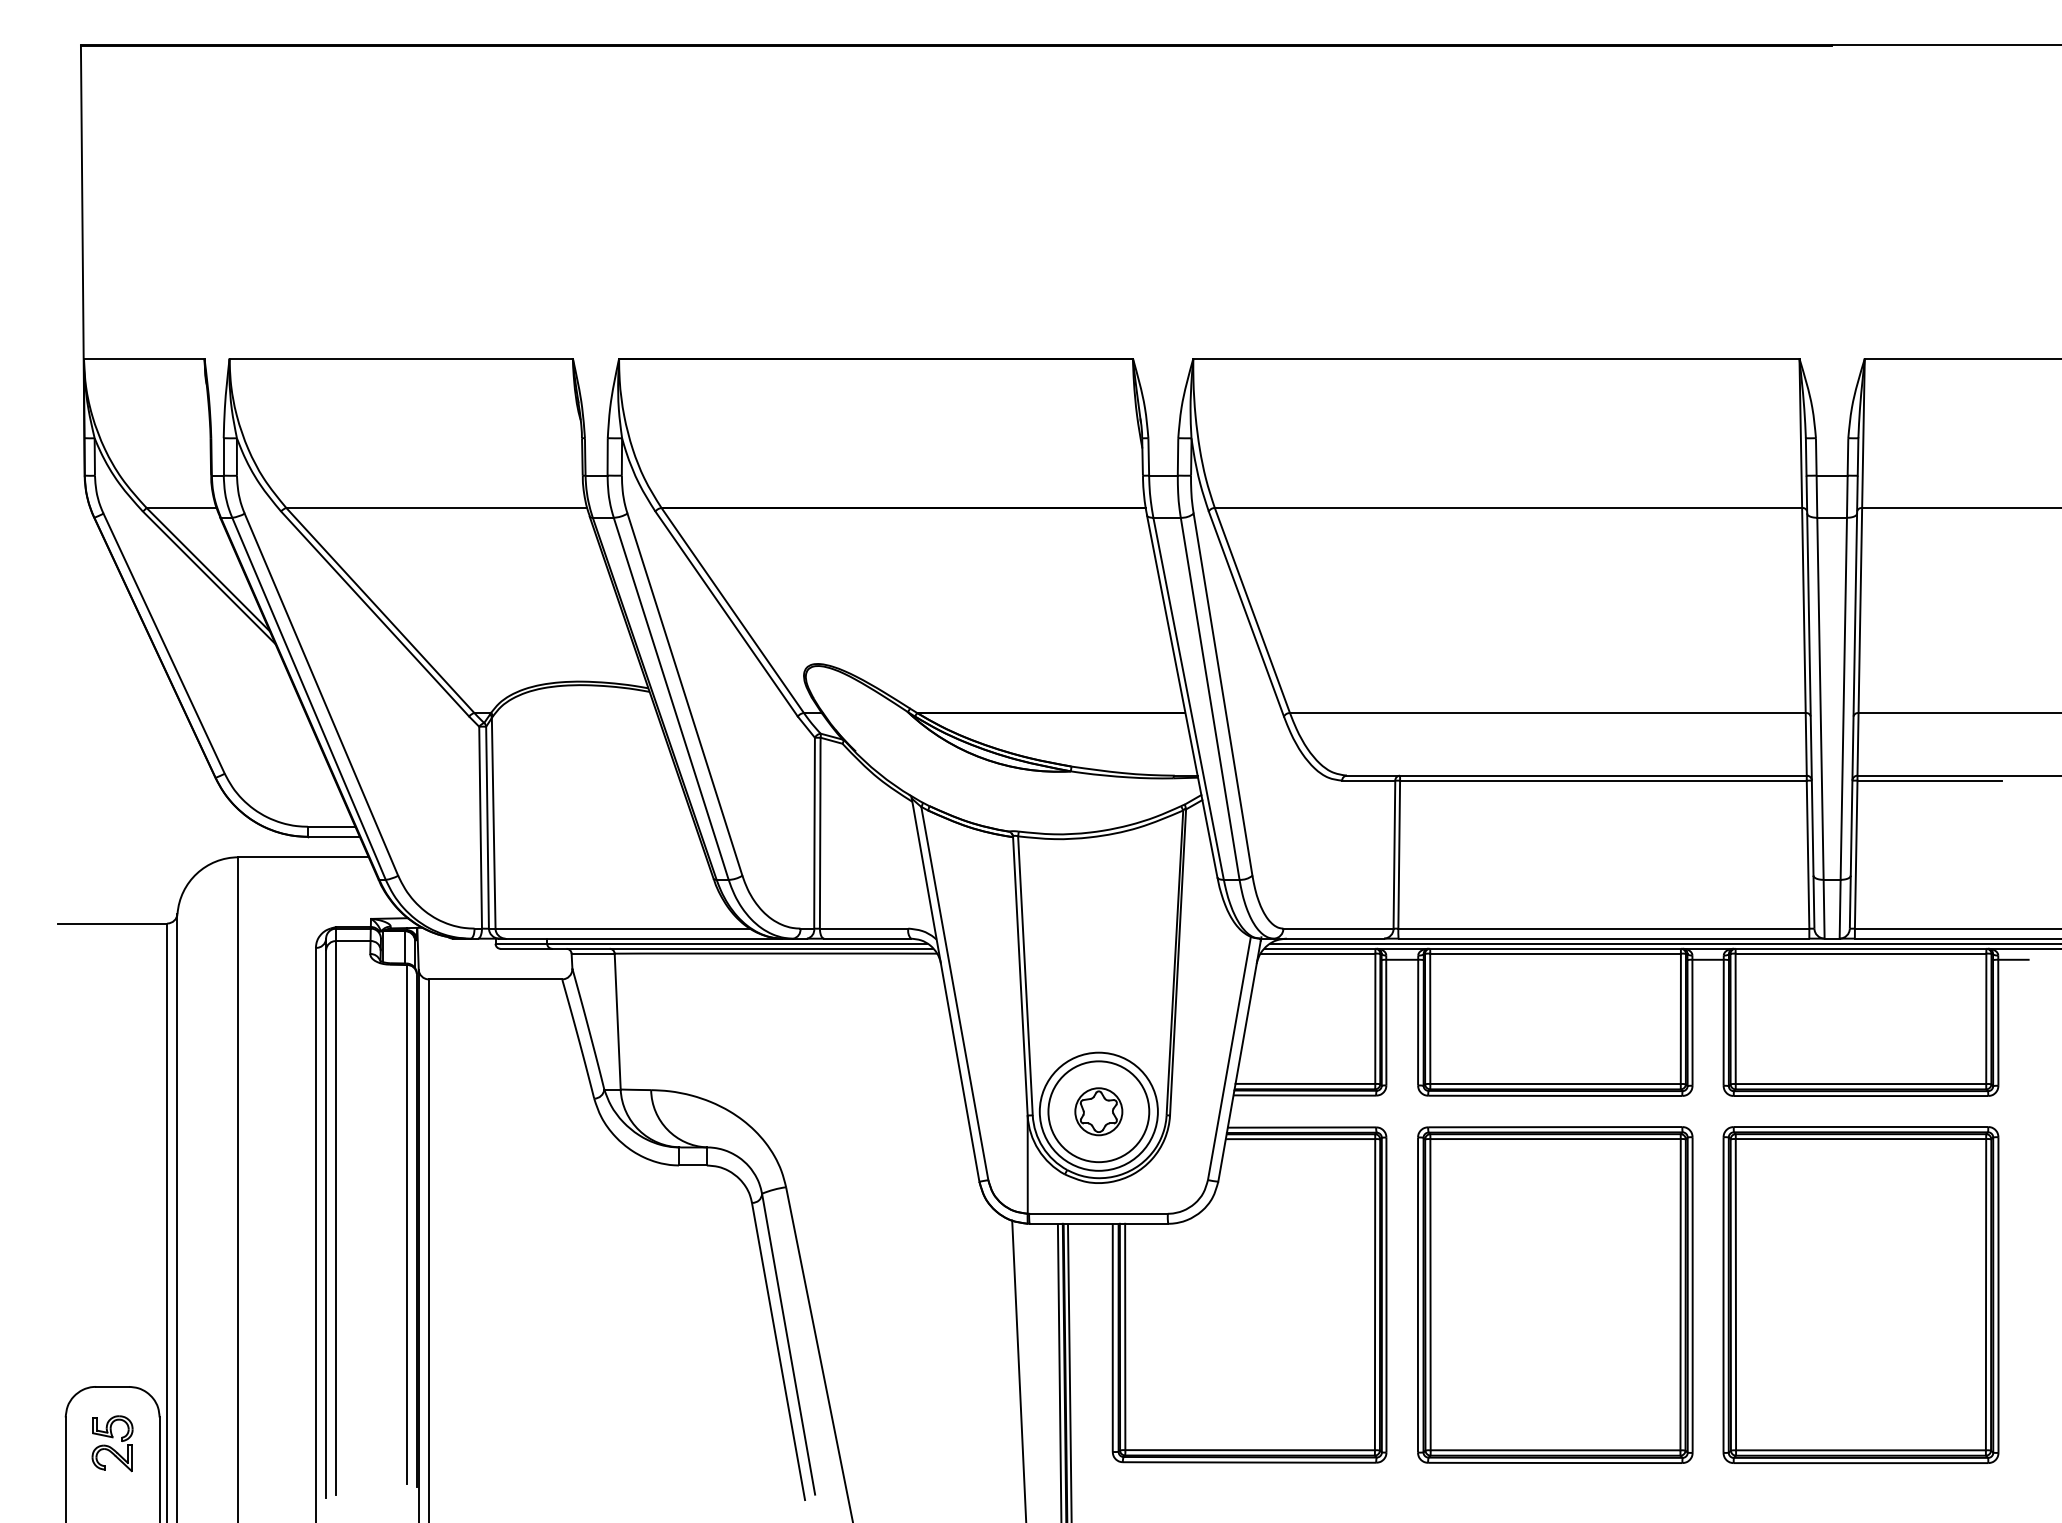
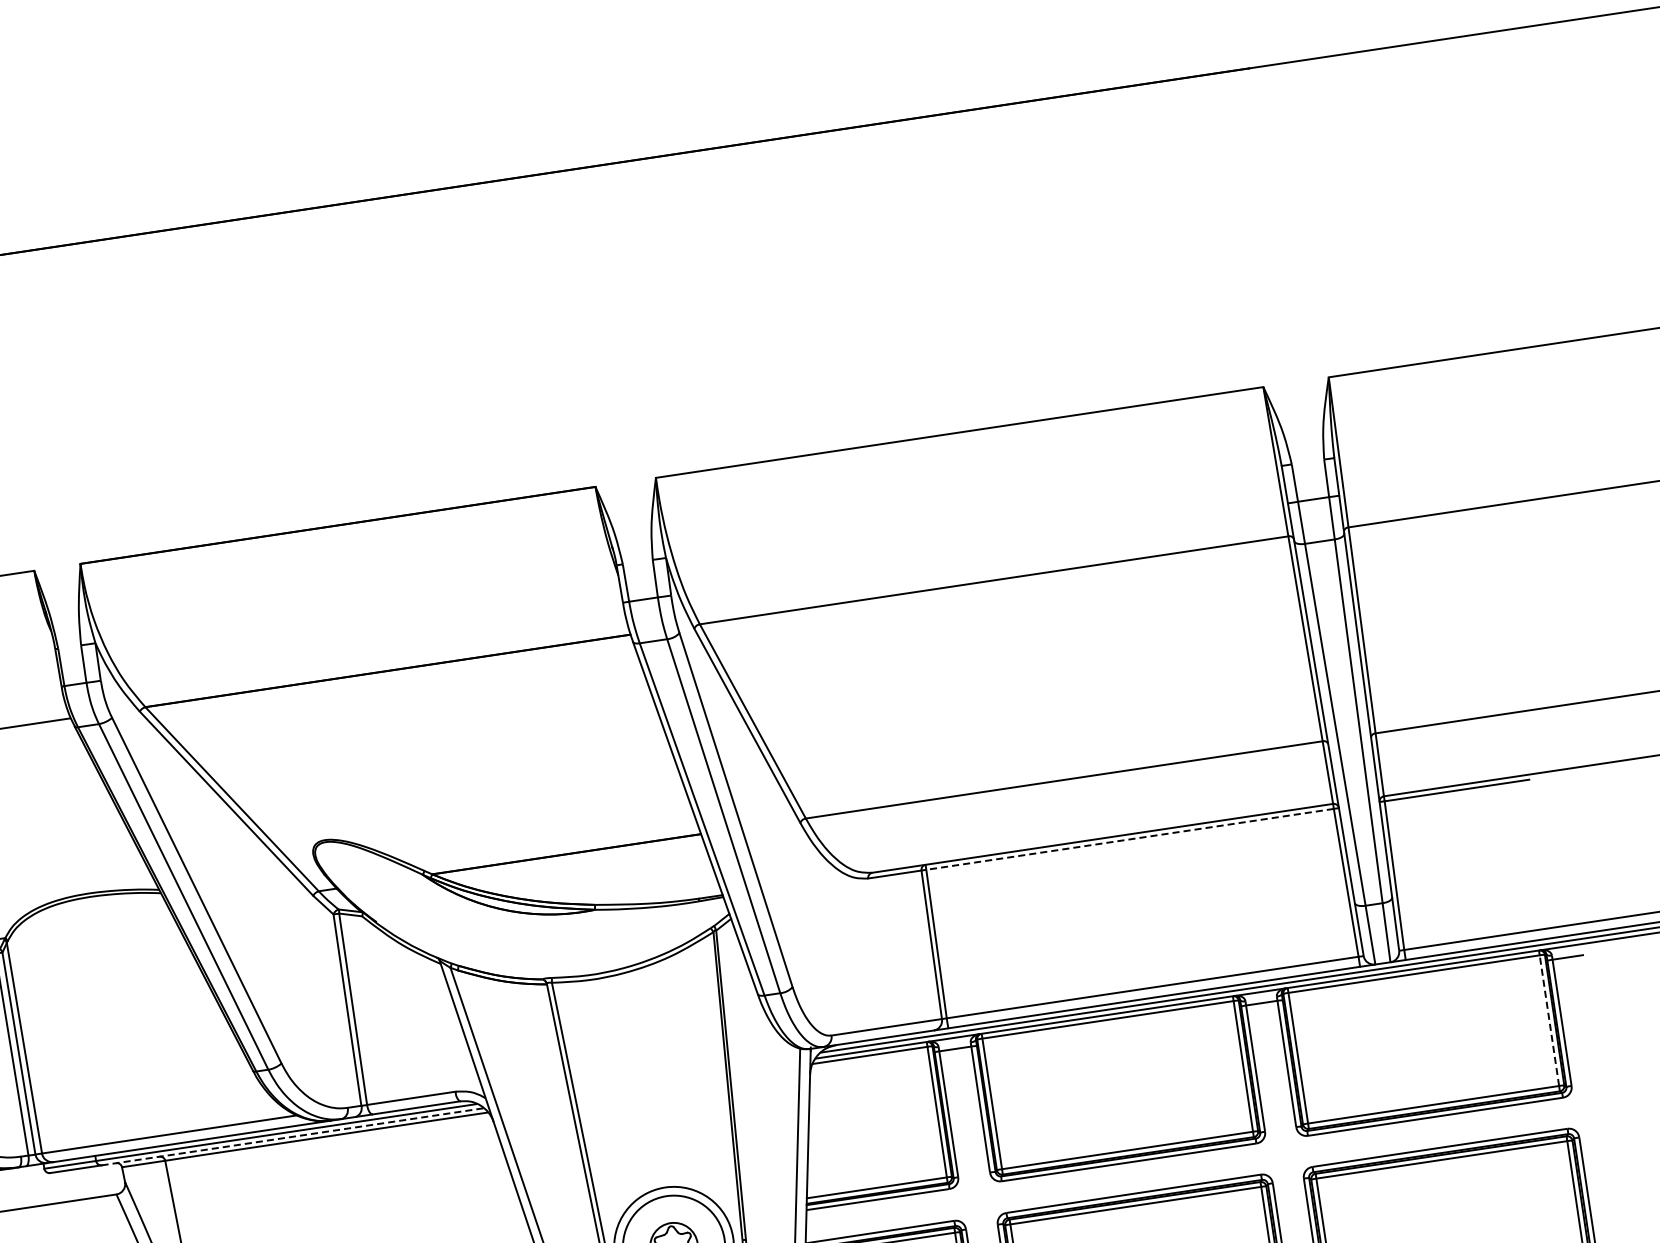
line: (1602, 780) -> (1129, 839), solid -> dashed
line: (742, 948) -> (292, 1136), solid -> dashed
line: (1986, 1018) -> (1549, 1020), solid -> dashed

